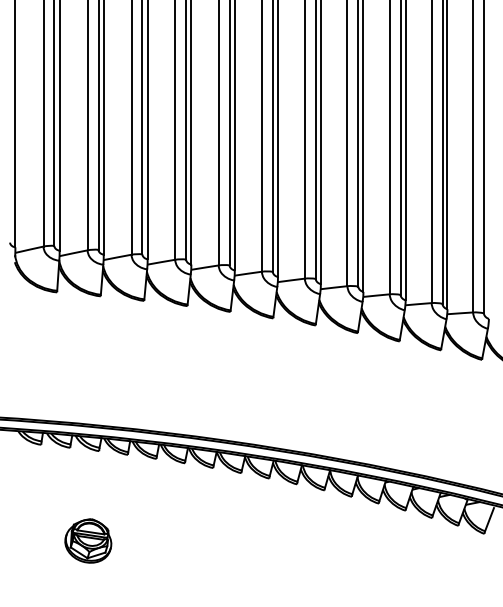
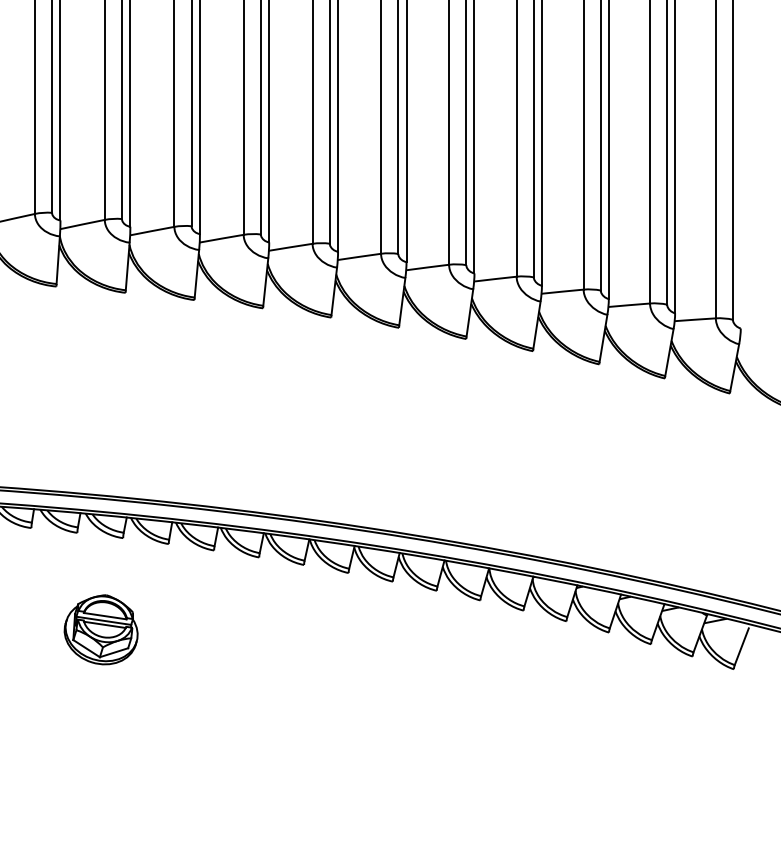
part: (88, 540) -> (101, 629), moved

